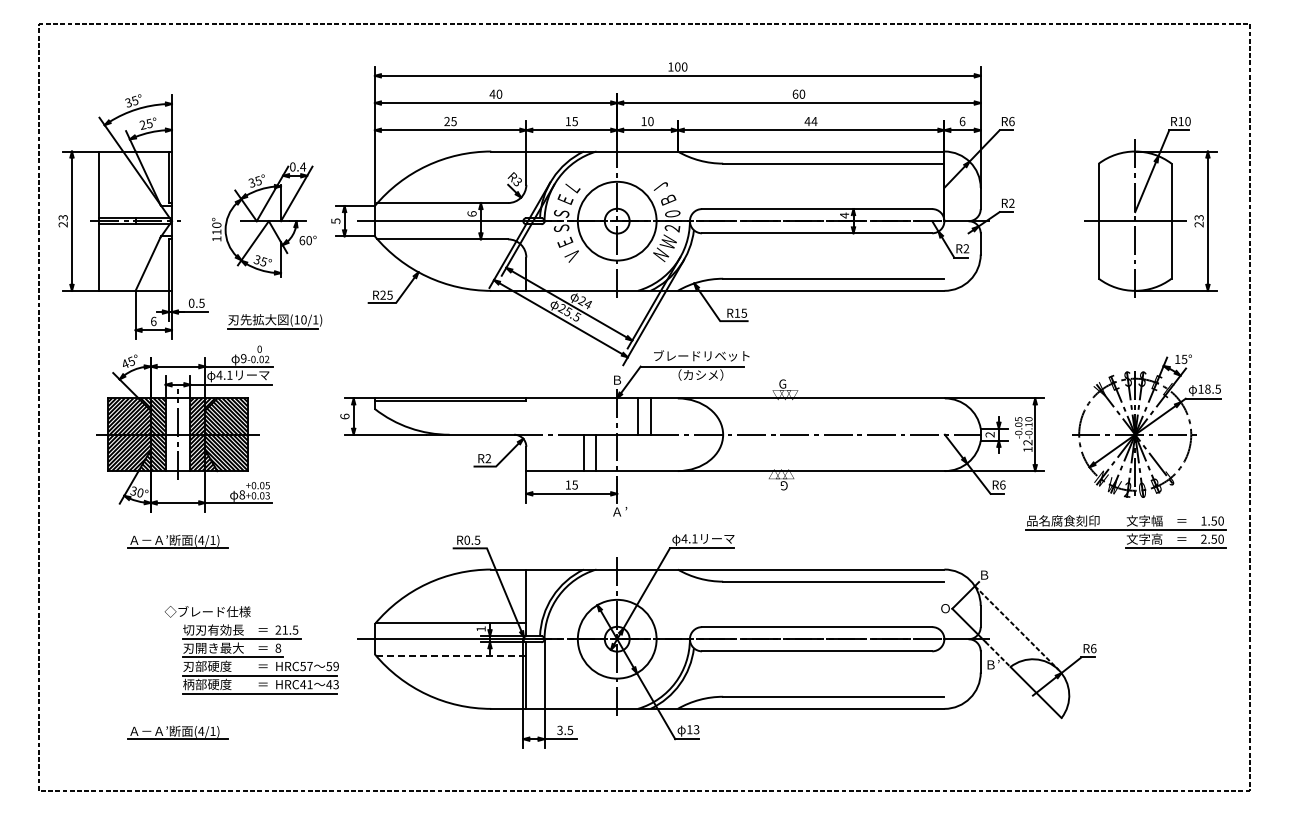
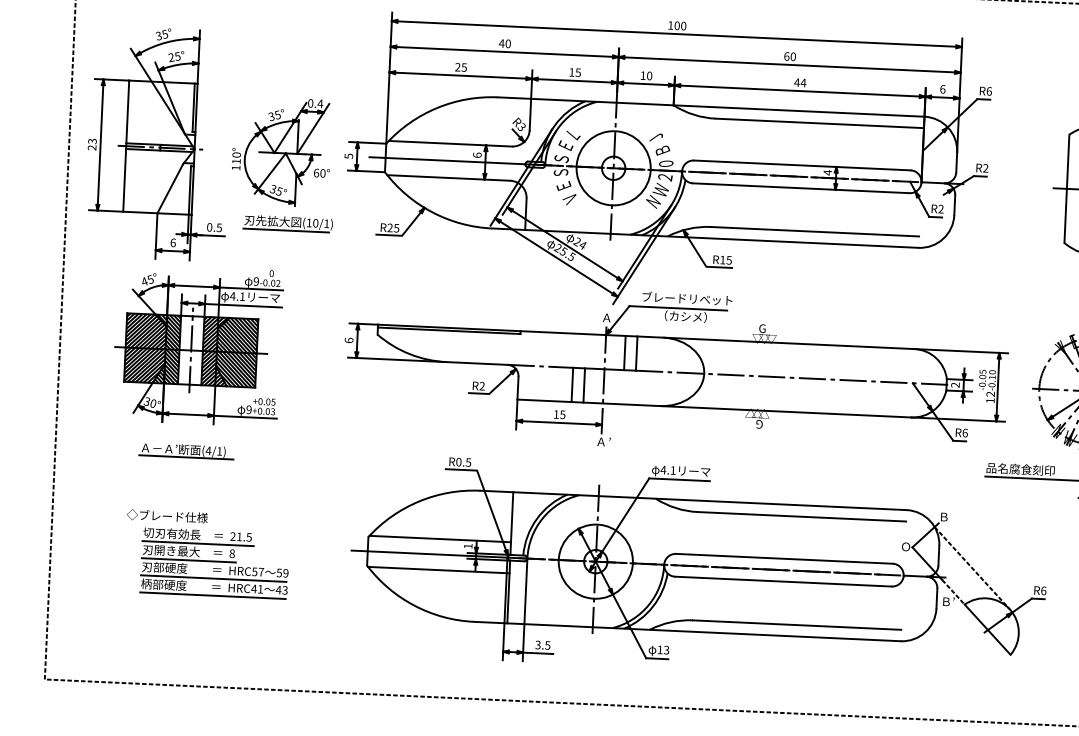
part: (274, 321) -> (287, 223), moved
text: (617, 379) -> (607, 317), Ｂ -> Ａ
text: (242, 494) -> (249, 409), 8 -> 9
part: (251, 650) -> (206, 554), moved
line: (451, 655) -> (439, 569), dashed -> solid
part: (177, 732) -> (178, 630), removed

